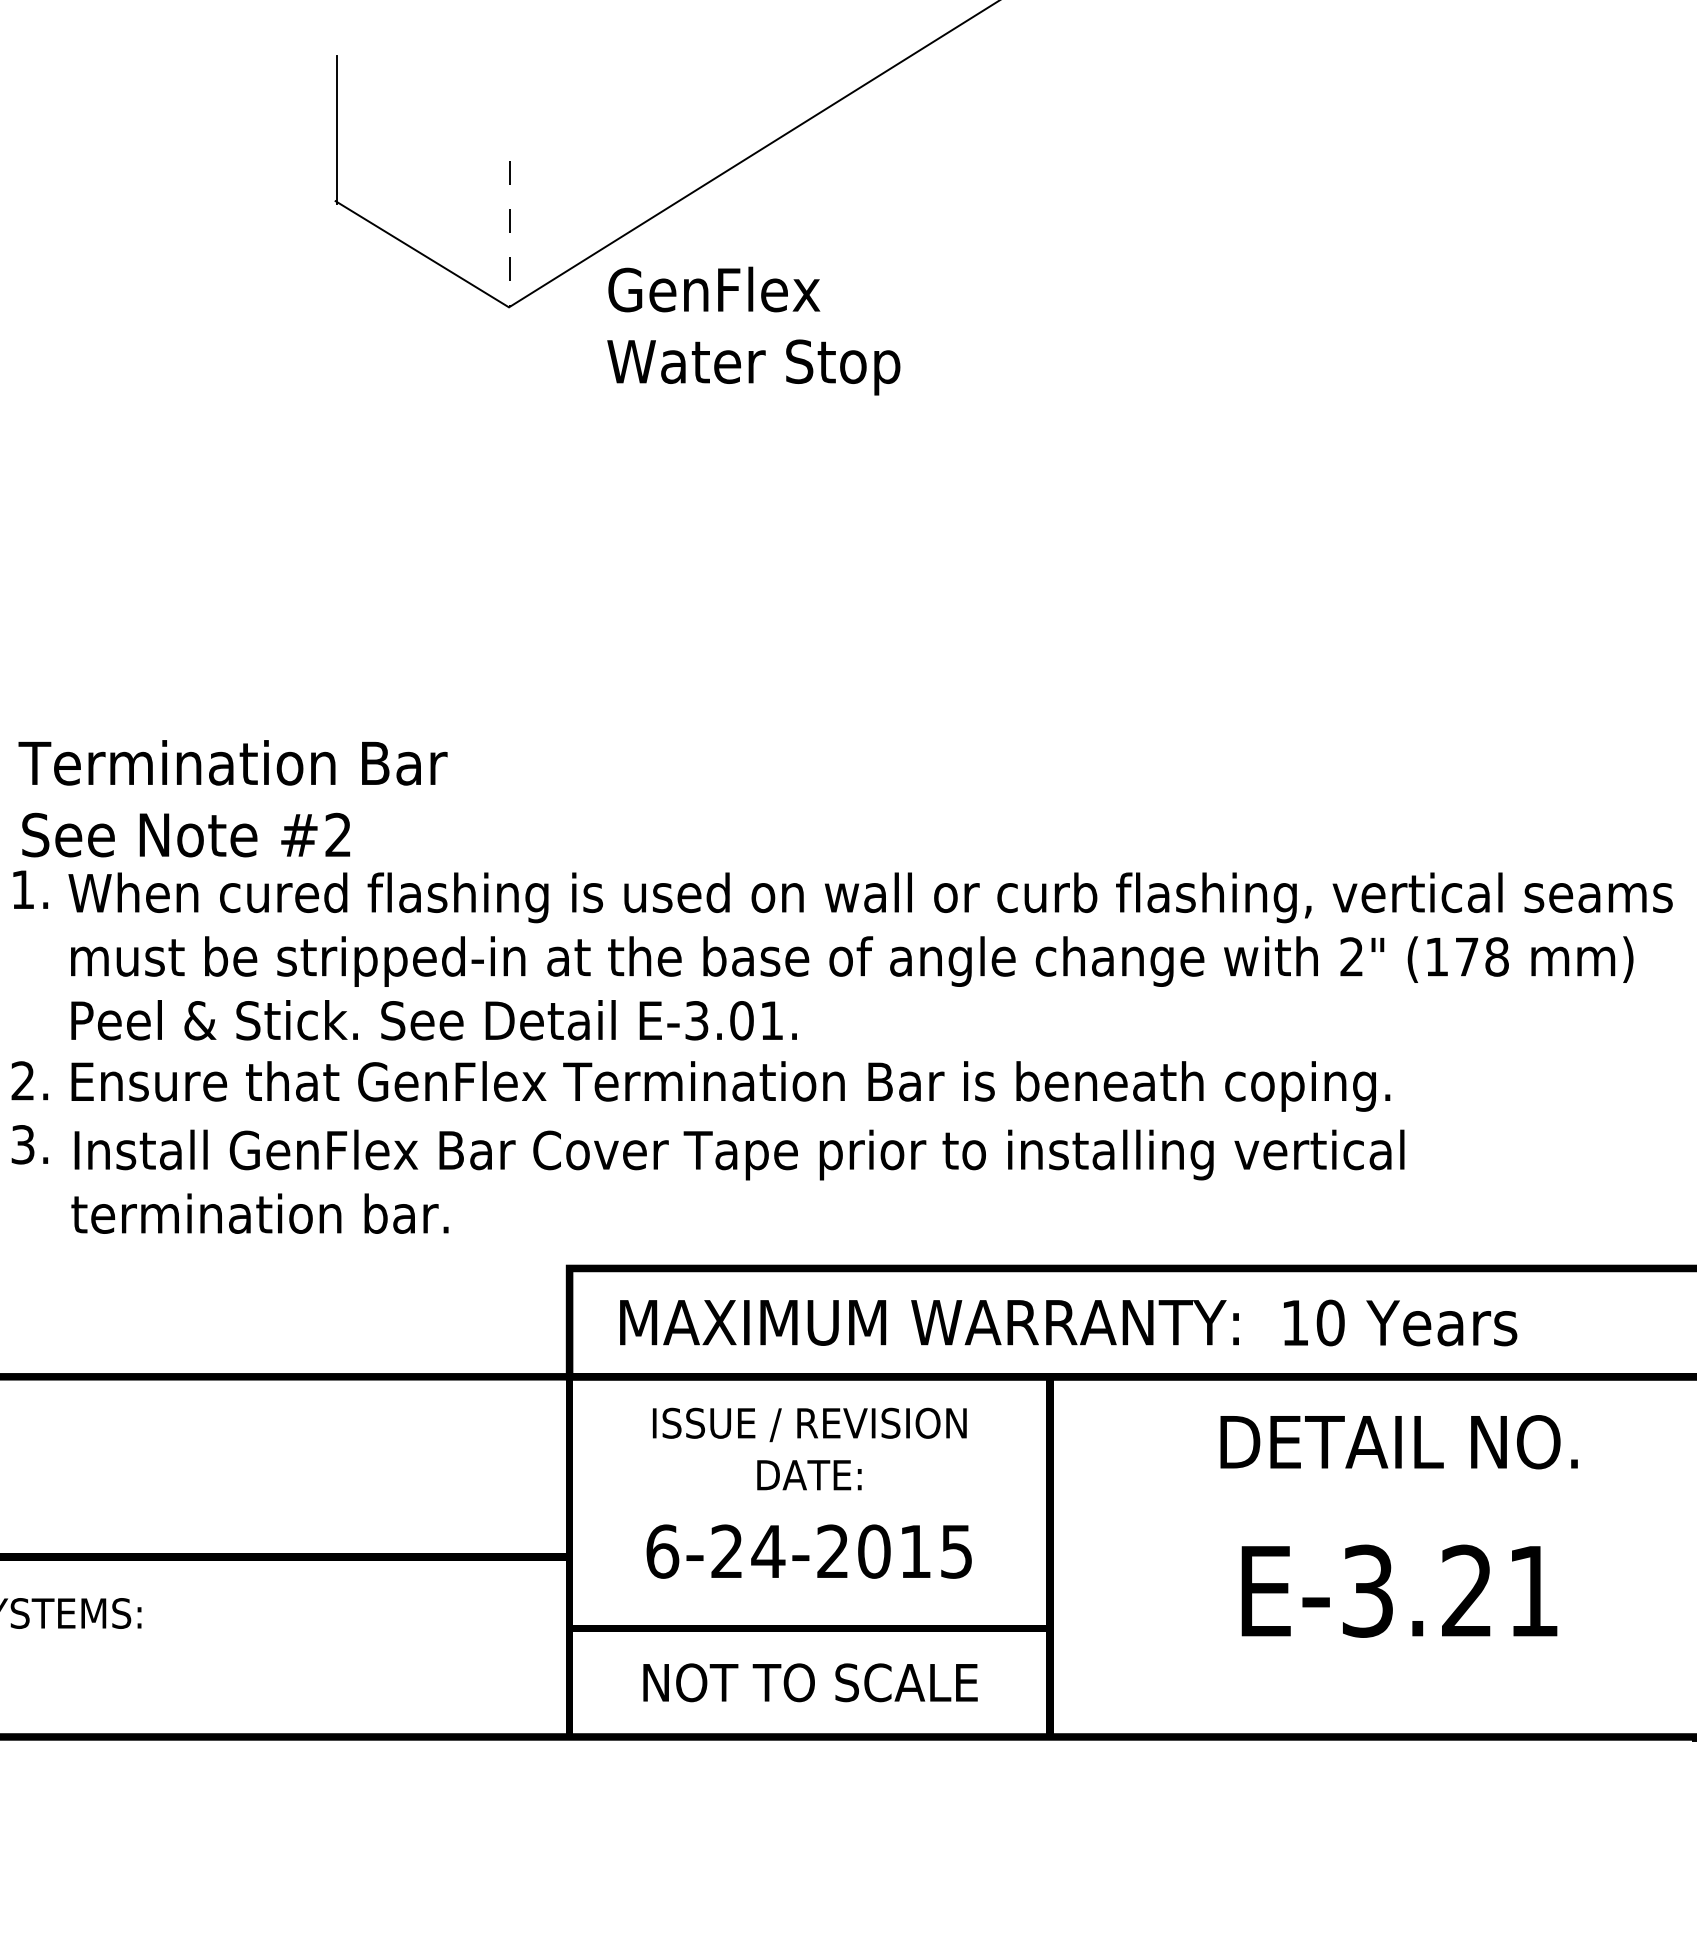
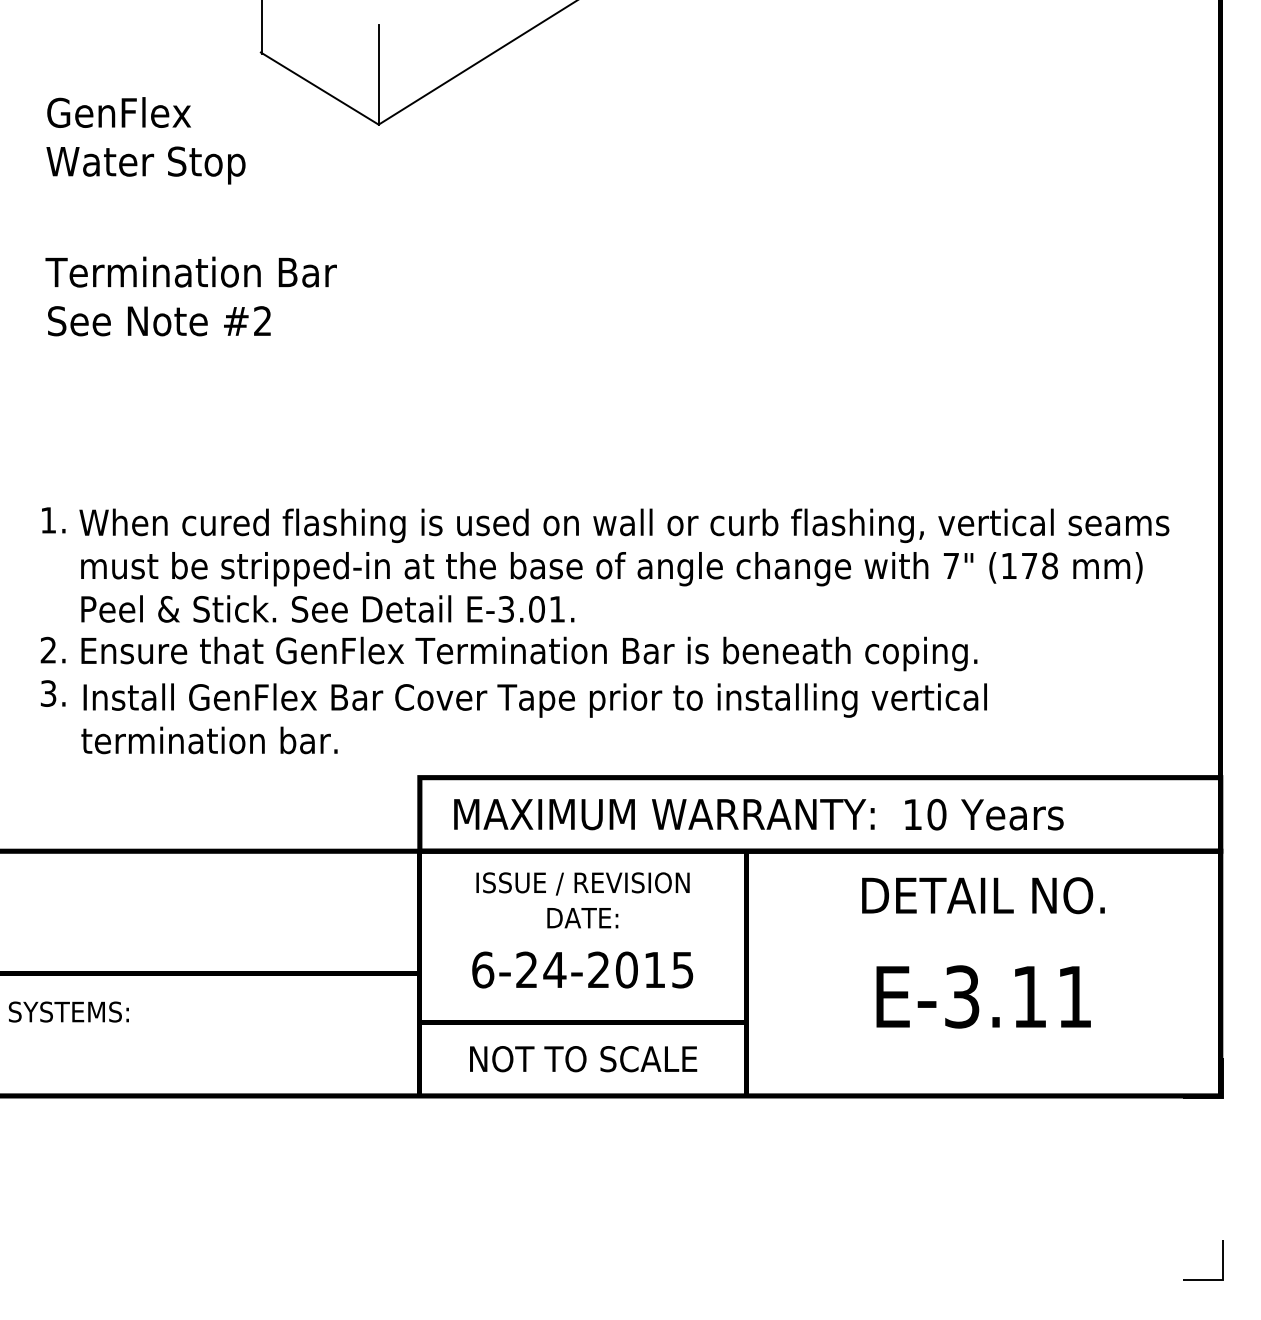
line: (510, 234) -> (379, 75), dashed -> solid
text: (753, 330) -> (145, 140), moved
text: (231, 798) -> (190, 296), moved
text: (1350, 956) -> (950, 565), 2" -> 7"
text: (1465, 1590) -> (1028, 996), E-3.21 -> E-3.11

